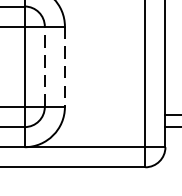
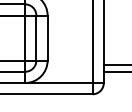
line: (45, 65) -> (36, 37), dashed -> solid
line: (64, 67) -> (47, 38), dashed -> solid

